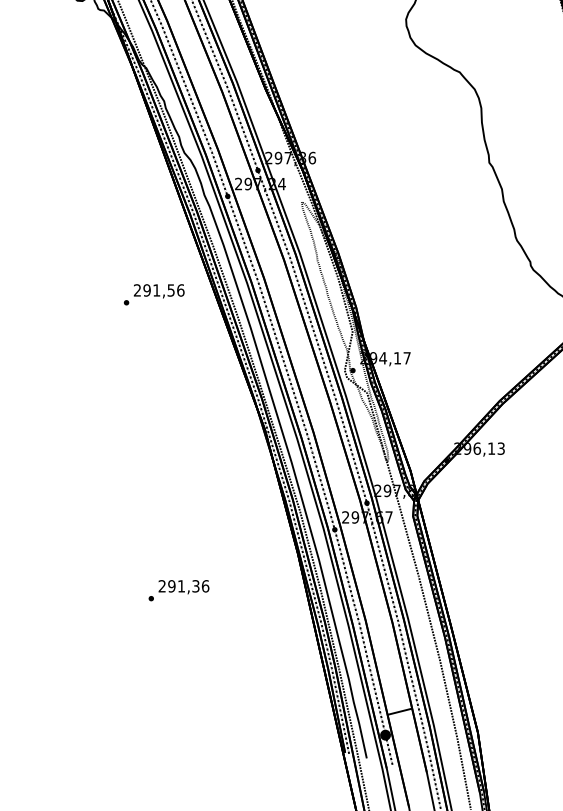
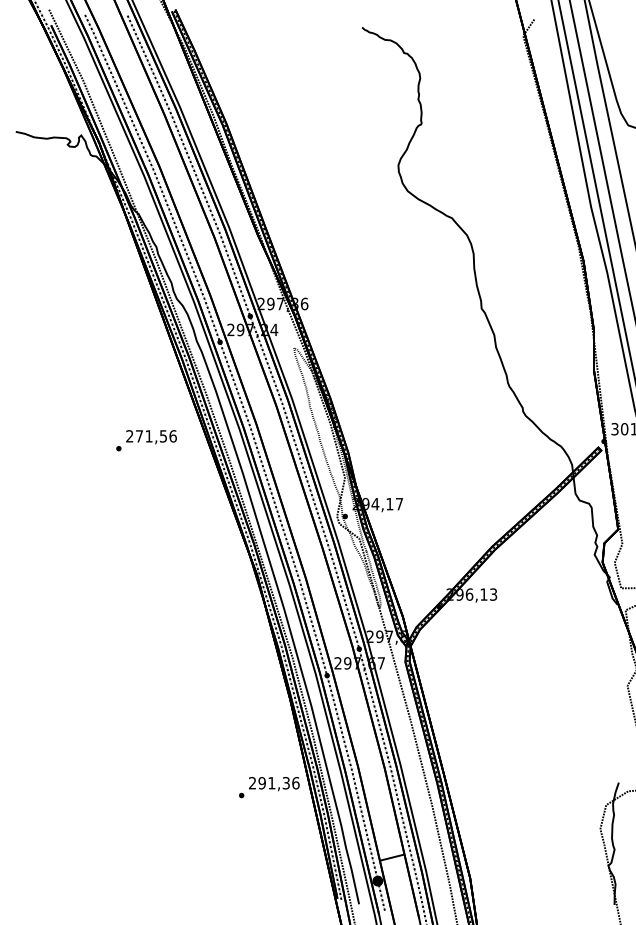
text: (147, 290) -> (139, 436), 291,56 -> 271,56
text: (179, 590) -> (269, 787), moved

